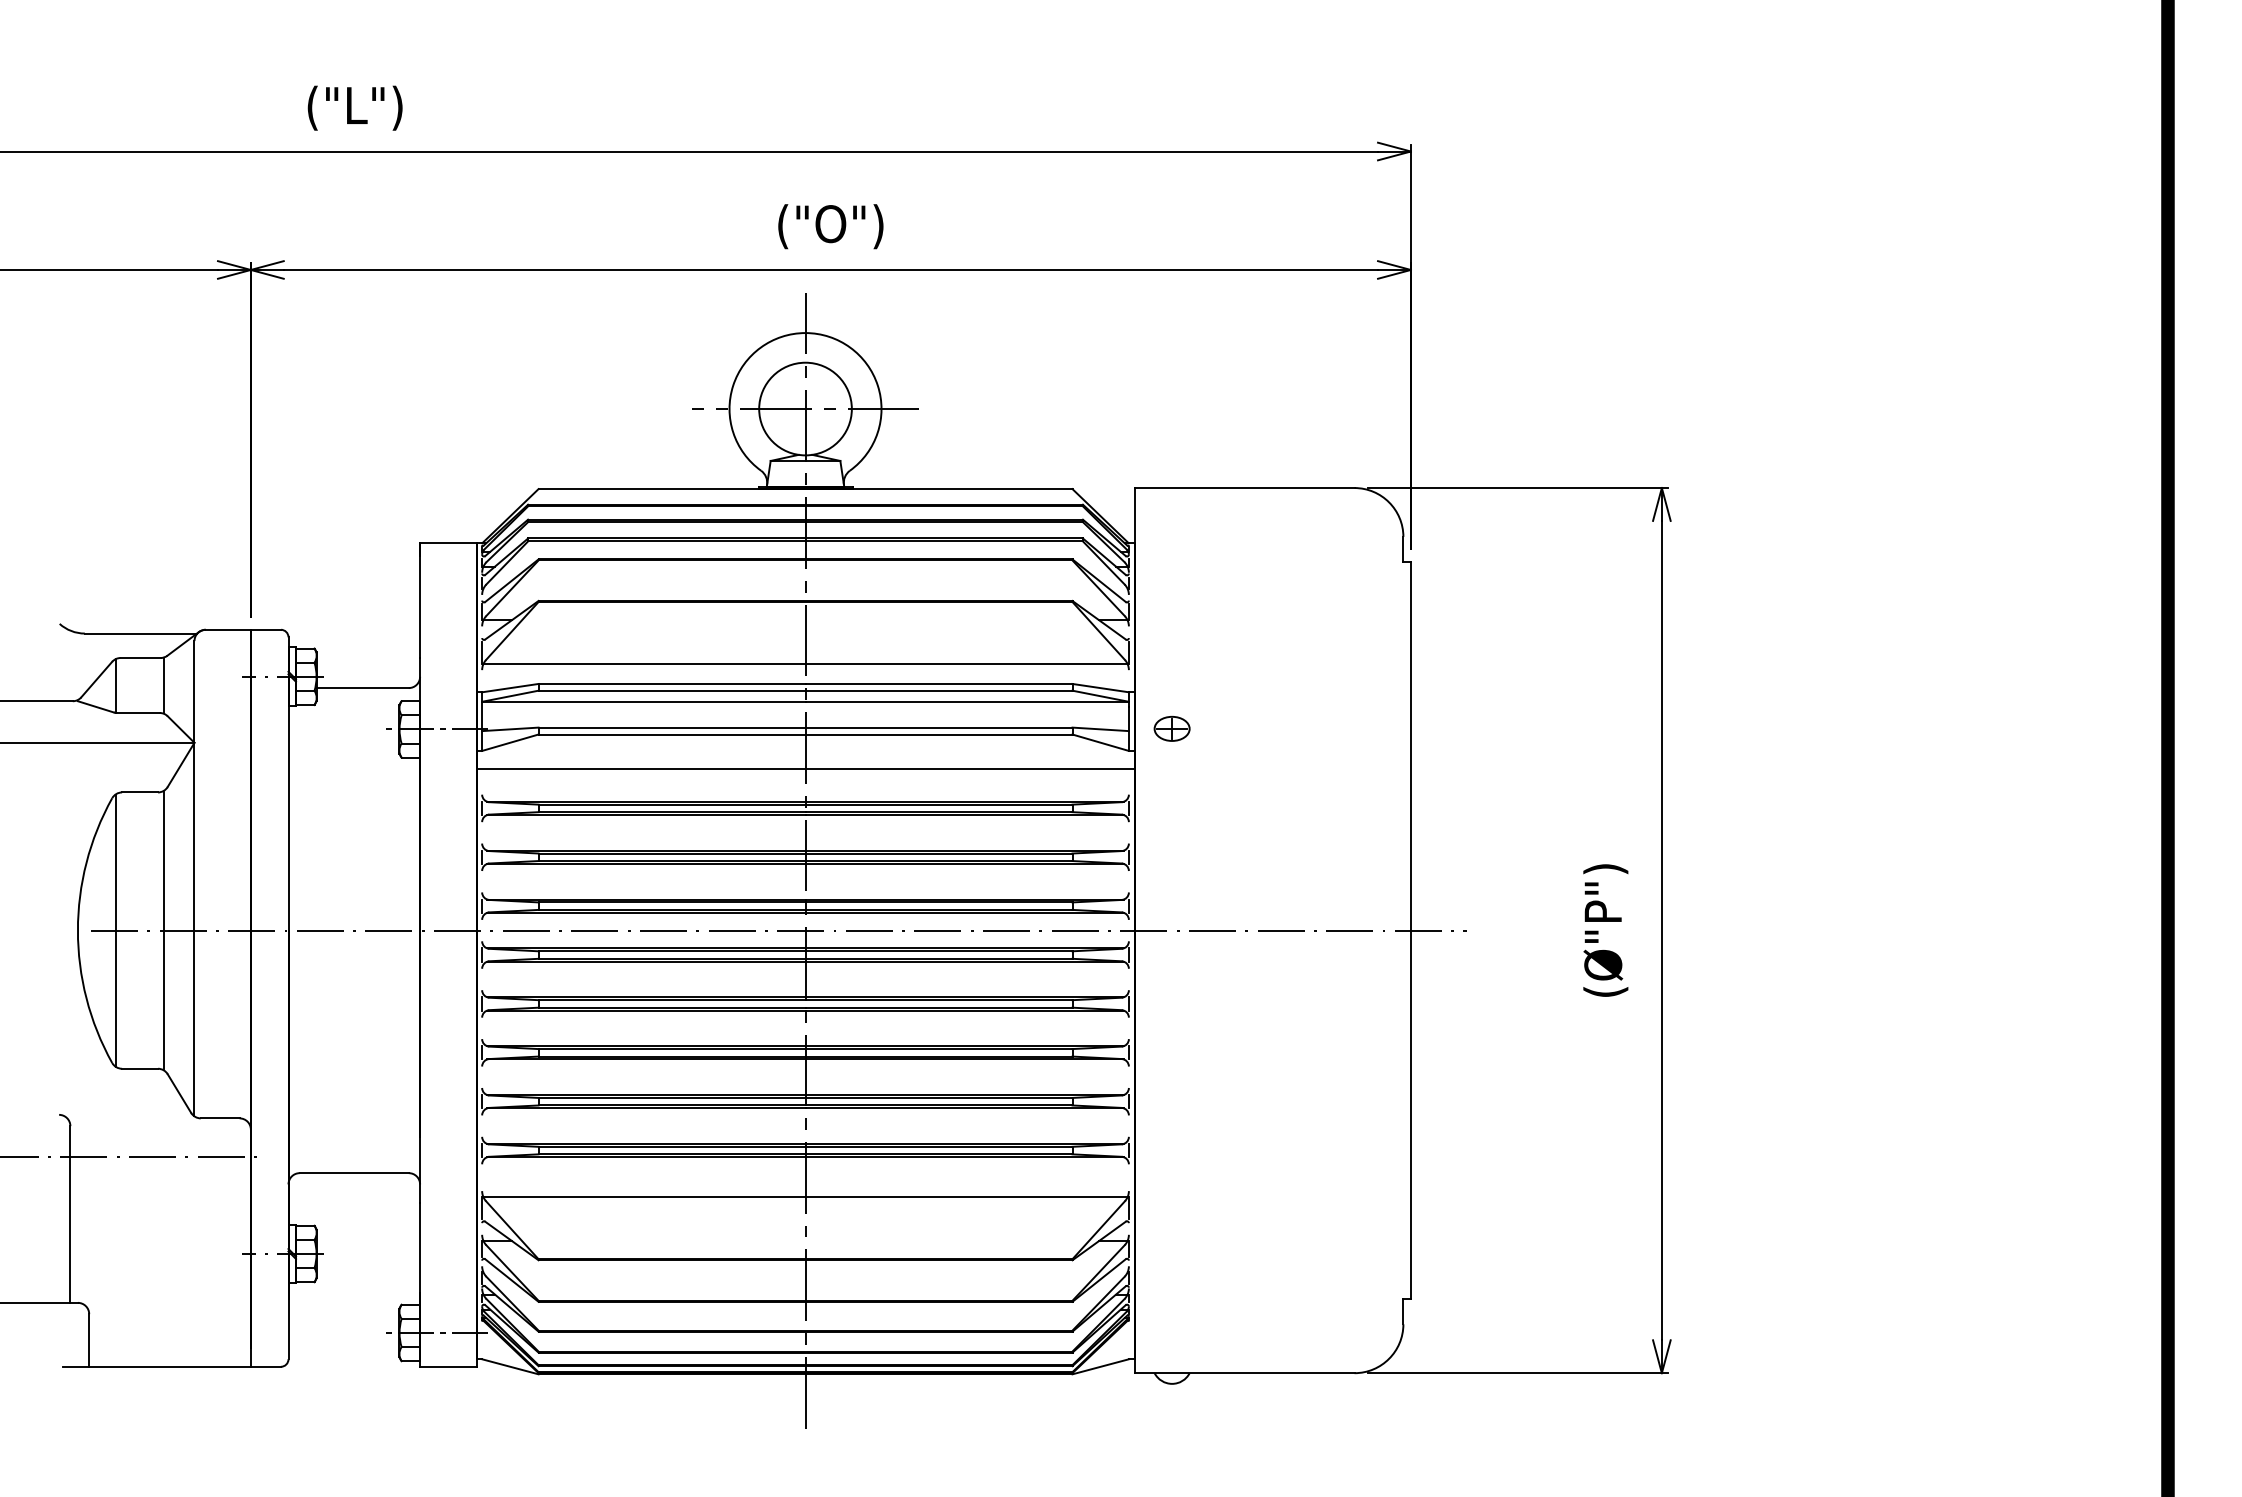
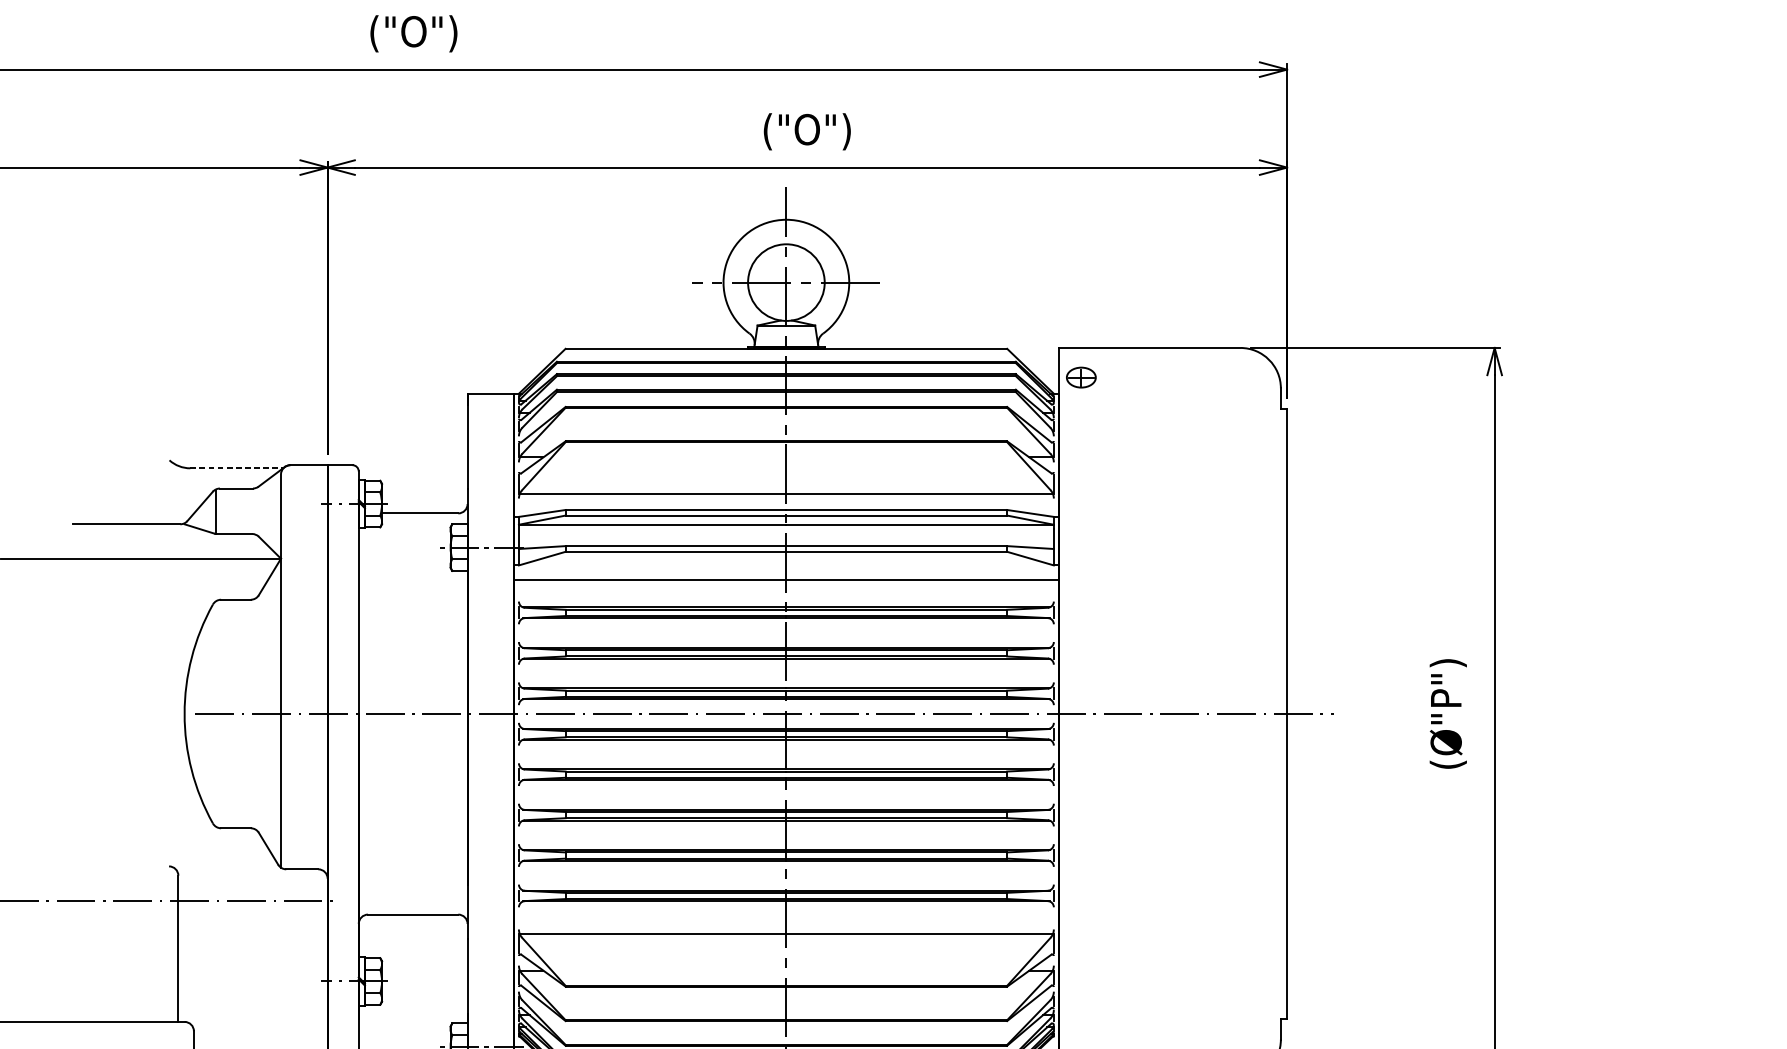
text: (354, 107) -> (413, 33), ("L") -> ("O")
line: (141, 633) -> (237, 468), solid -> dashed
line: (164, 685) -> (256, 511), removed
part: (1171, 728) -> (1080, 377), moved
line: (115, 930) -> (215, 713), removed
line: (164, 930) -> (256, 713), removed

